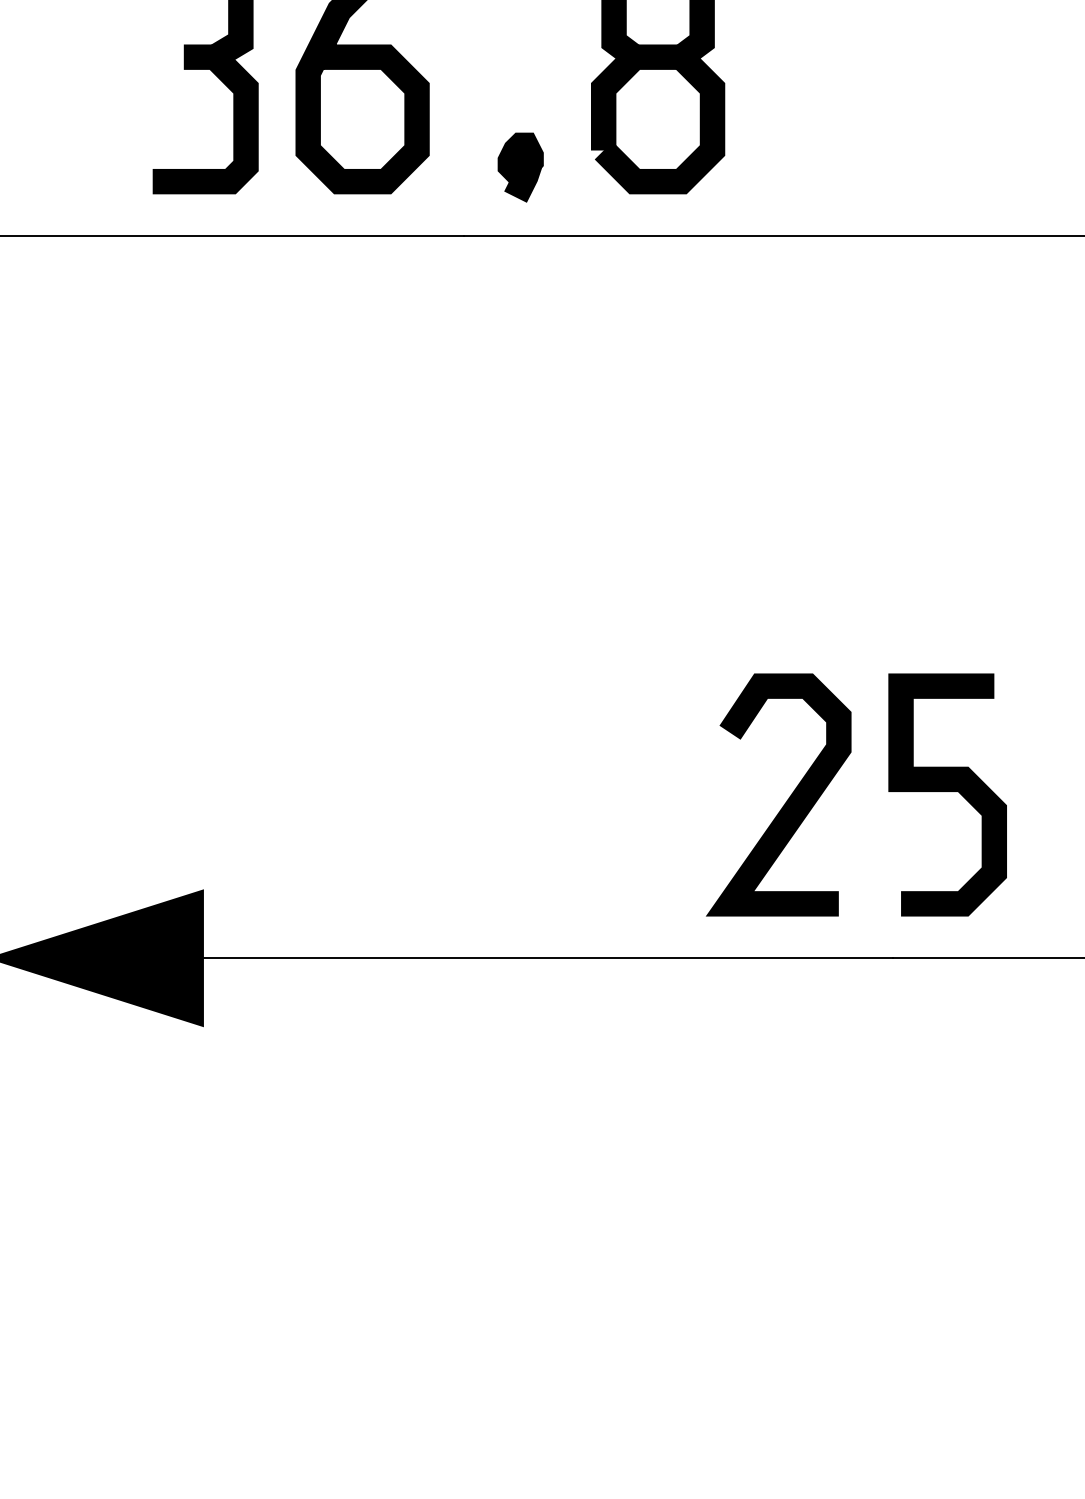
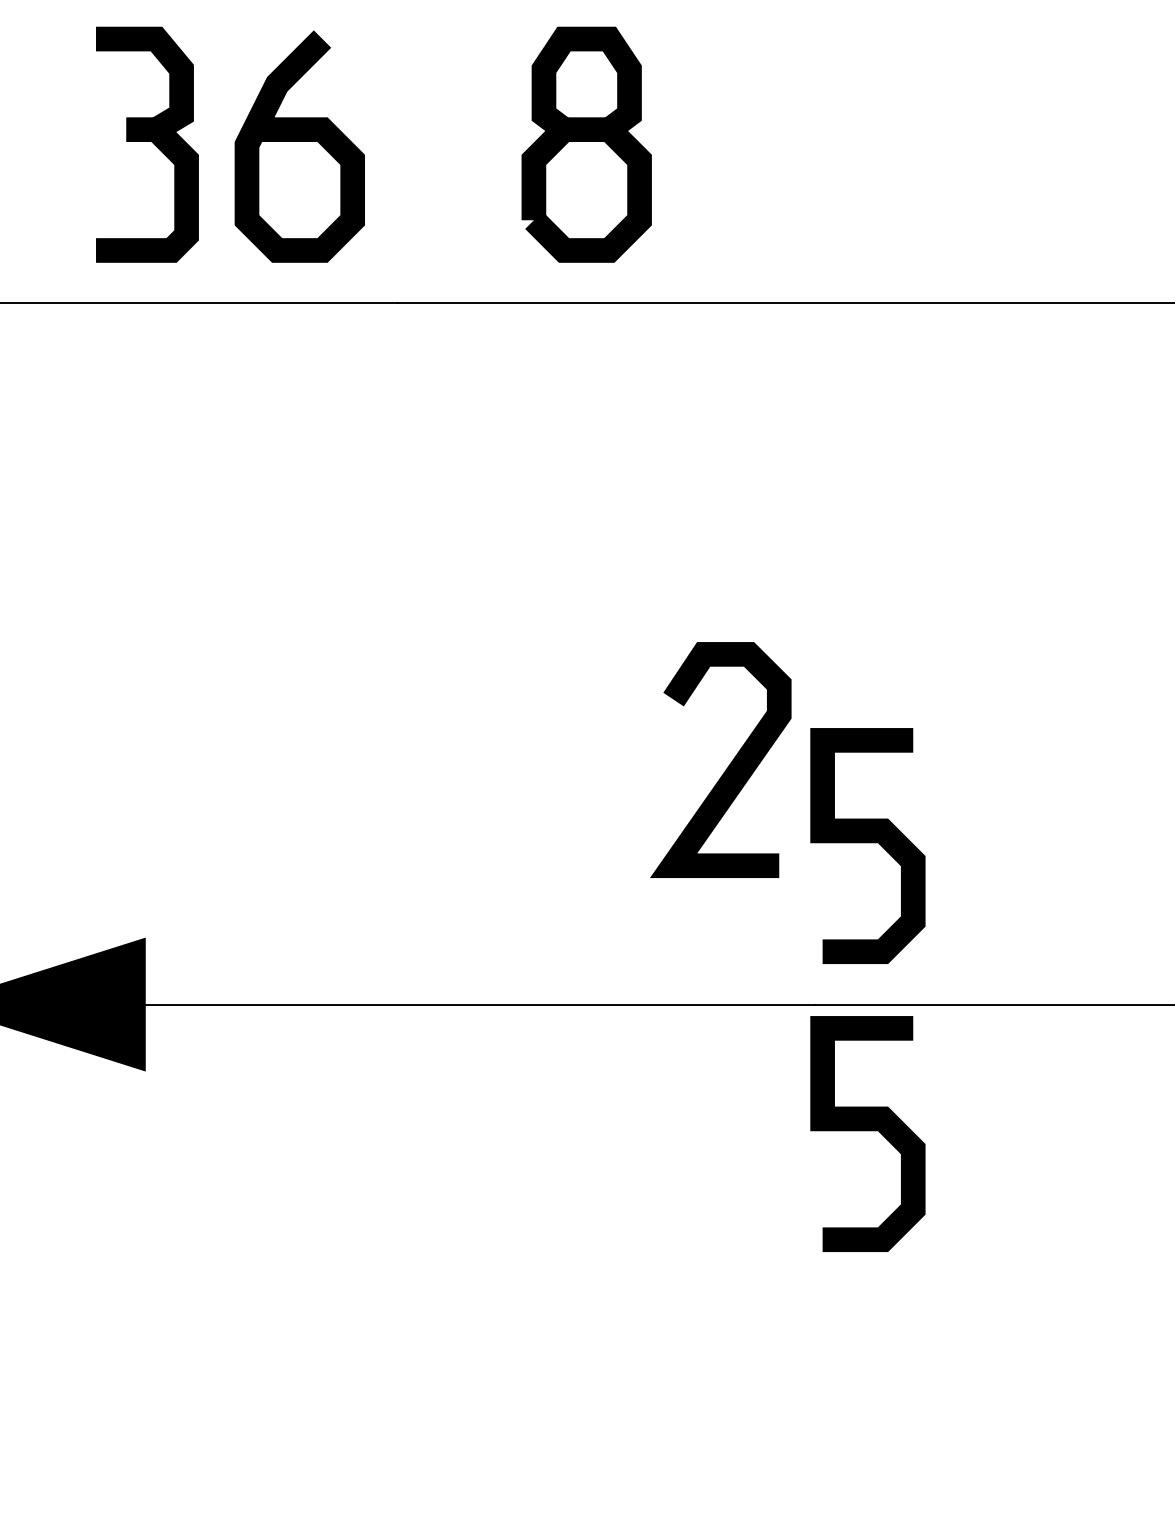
part: (520, 167) -> (453, 236), removed
curve: (786, 800) -> (728, 765), moved
curve: (947, 1088) -> (867, 1131), added

